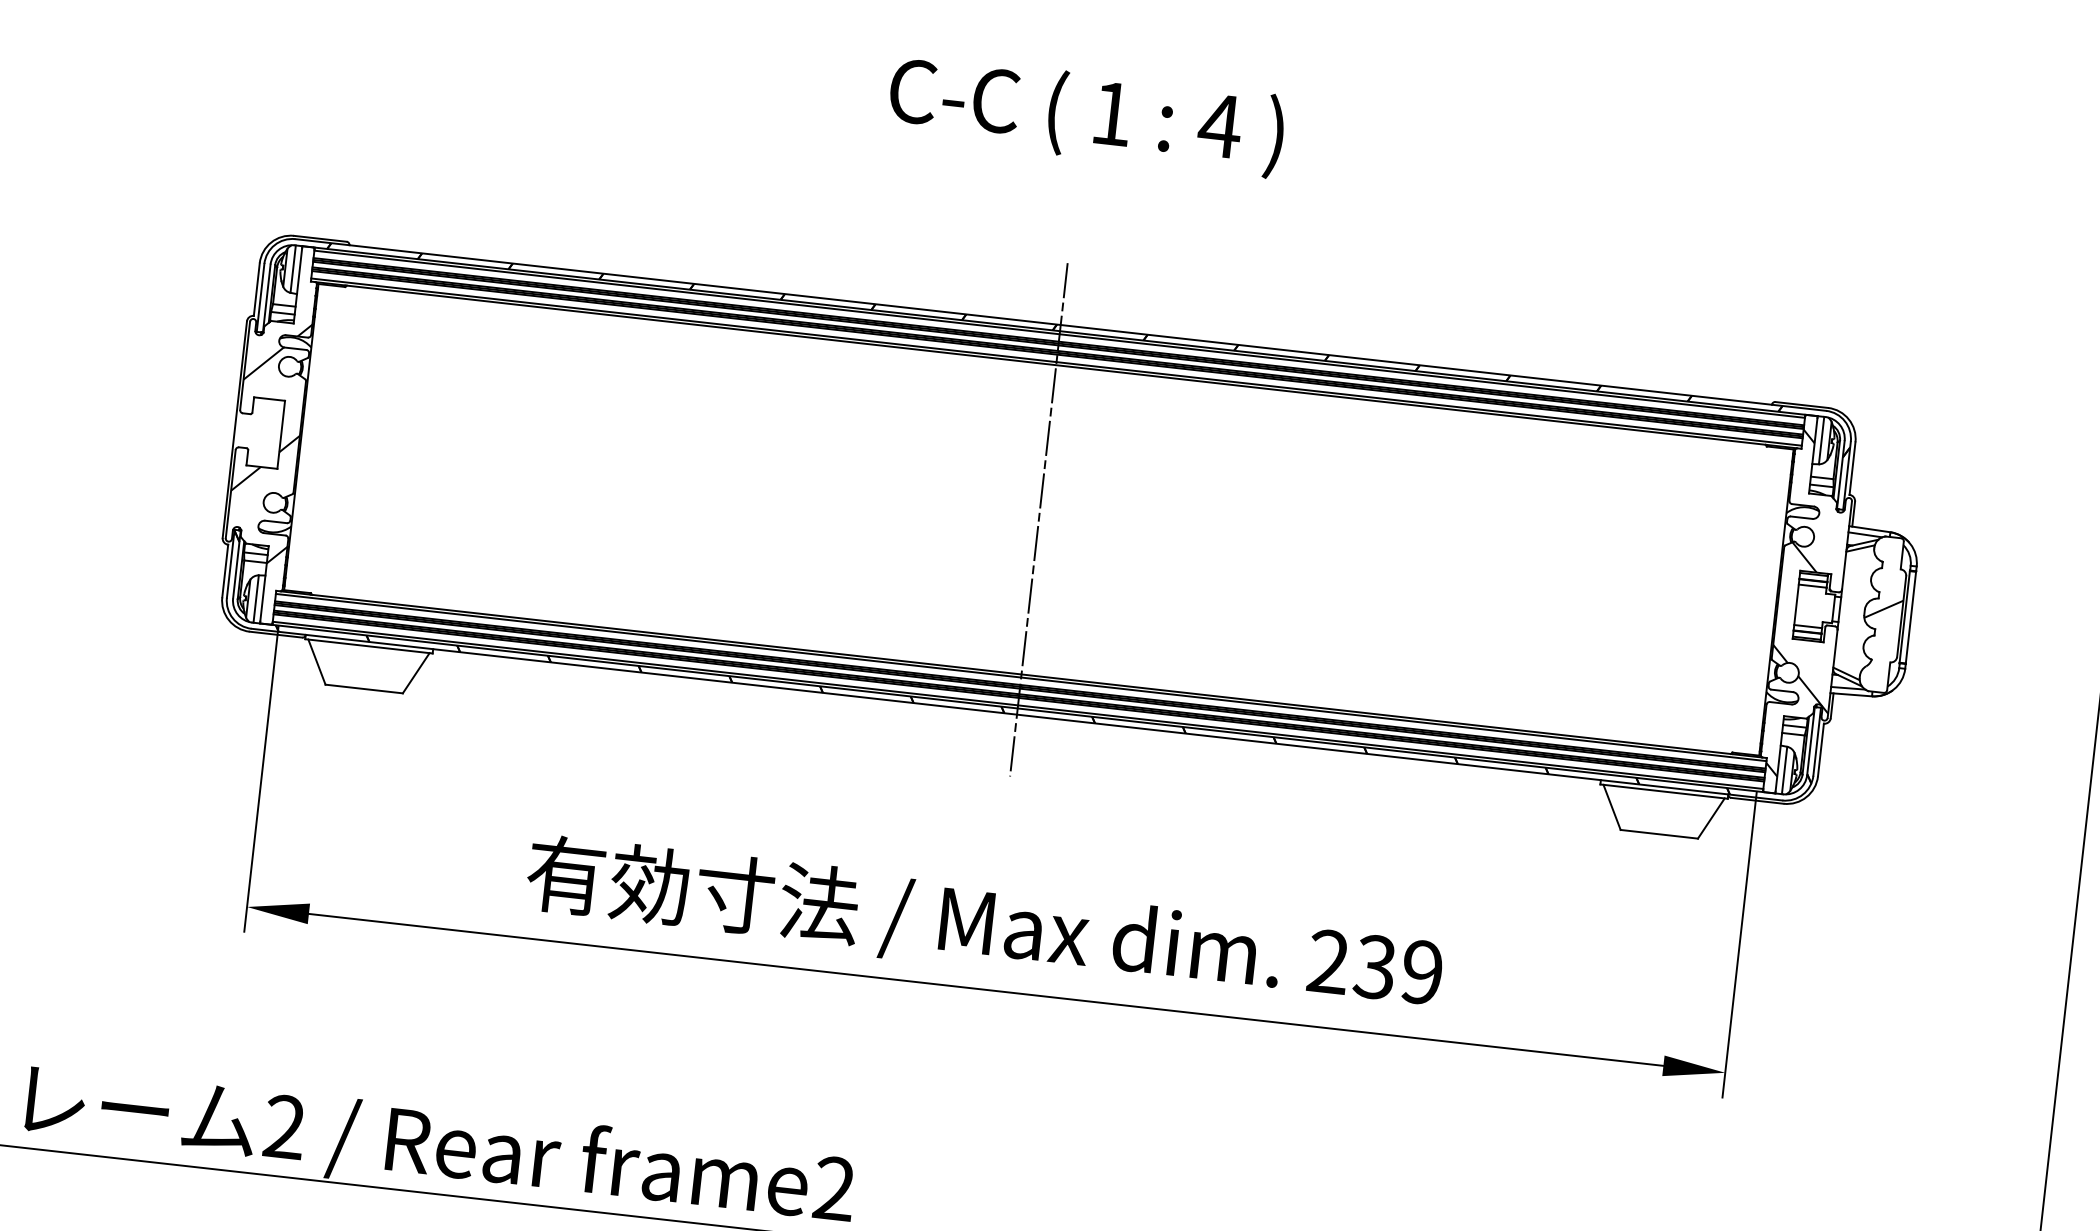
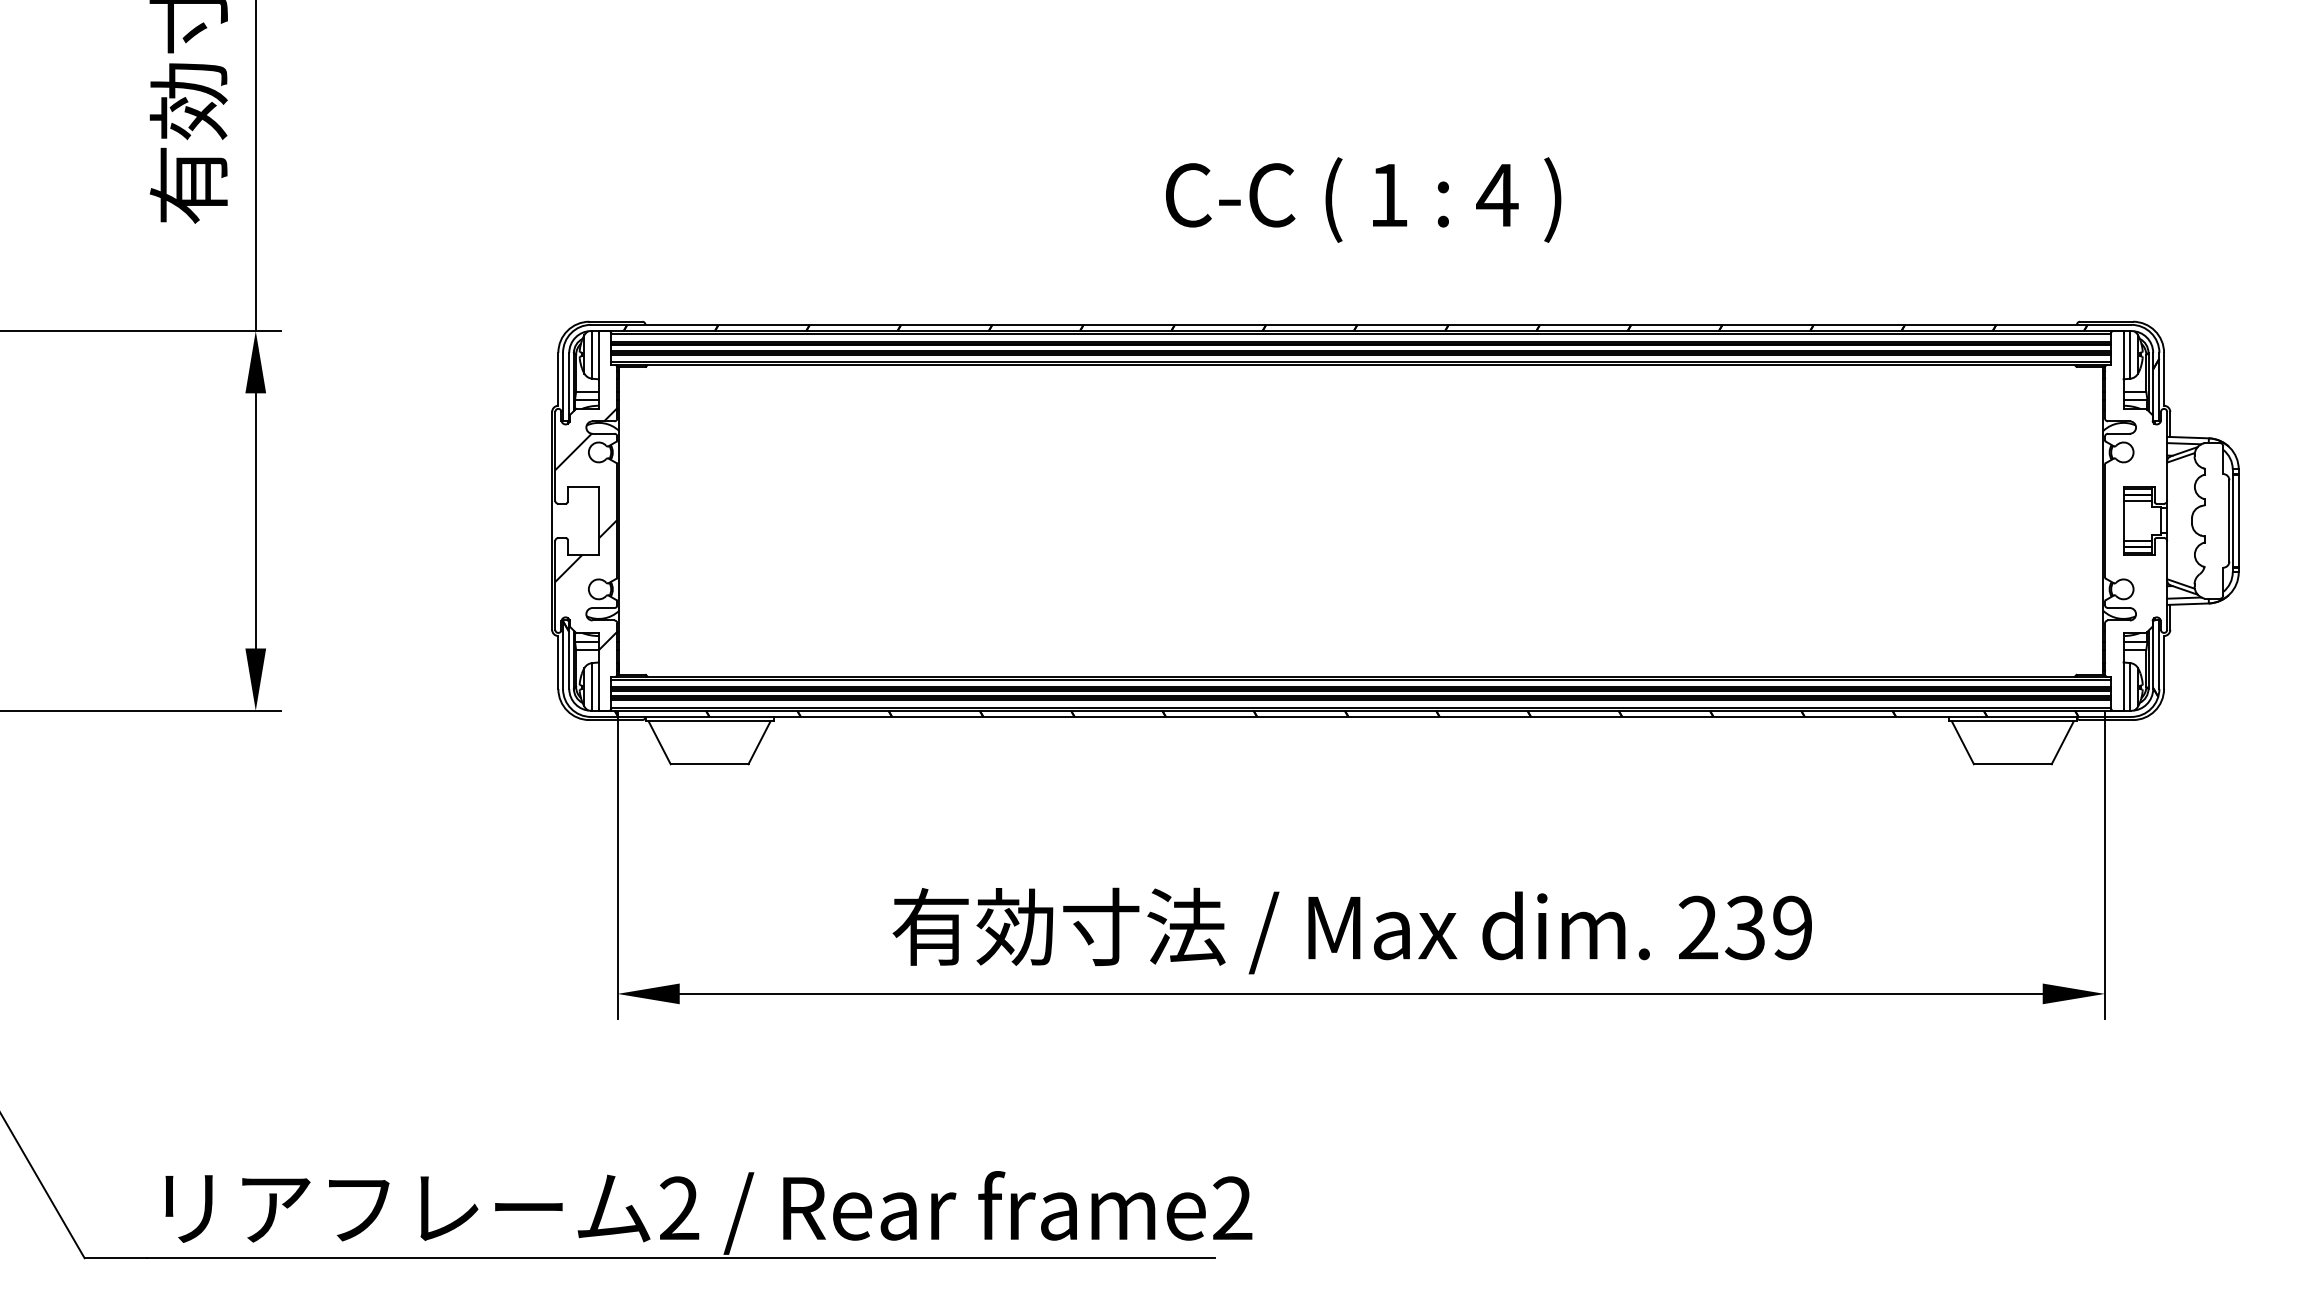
text: (1086, 115) -> (1363, 199), moved
line: (1039, 519) -> (1361, 520), removed
hatch: (1808, 604) -> (2135, 519), removed
hatch: (1883, 609) -> (2210, 515), removed

